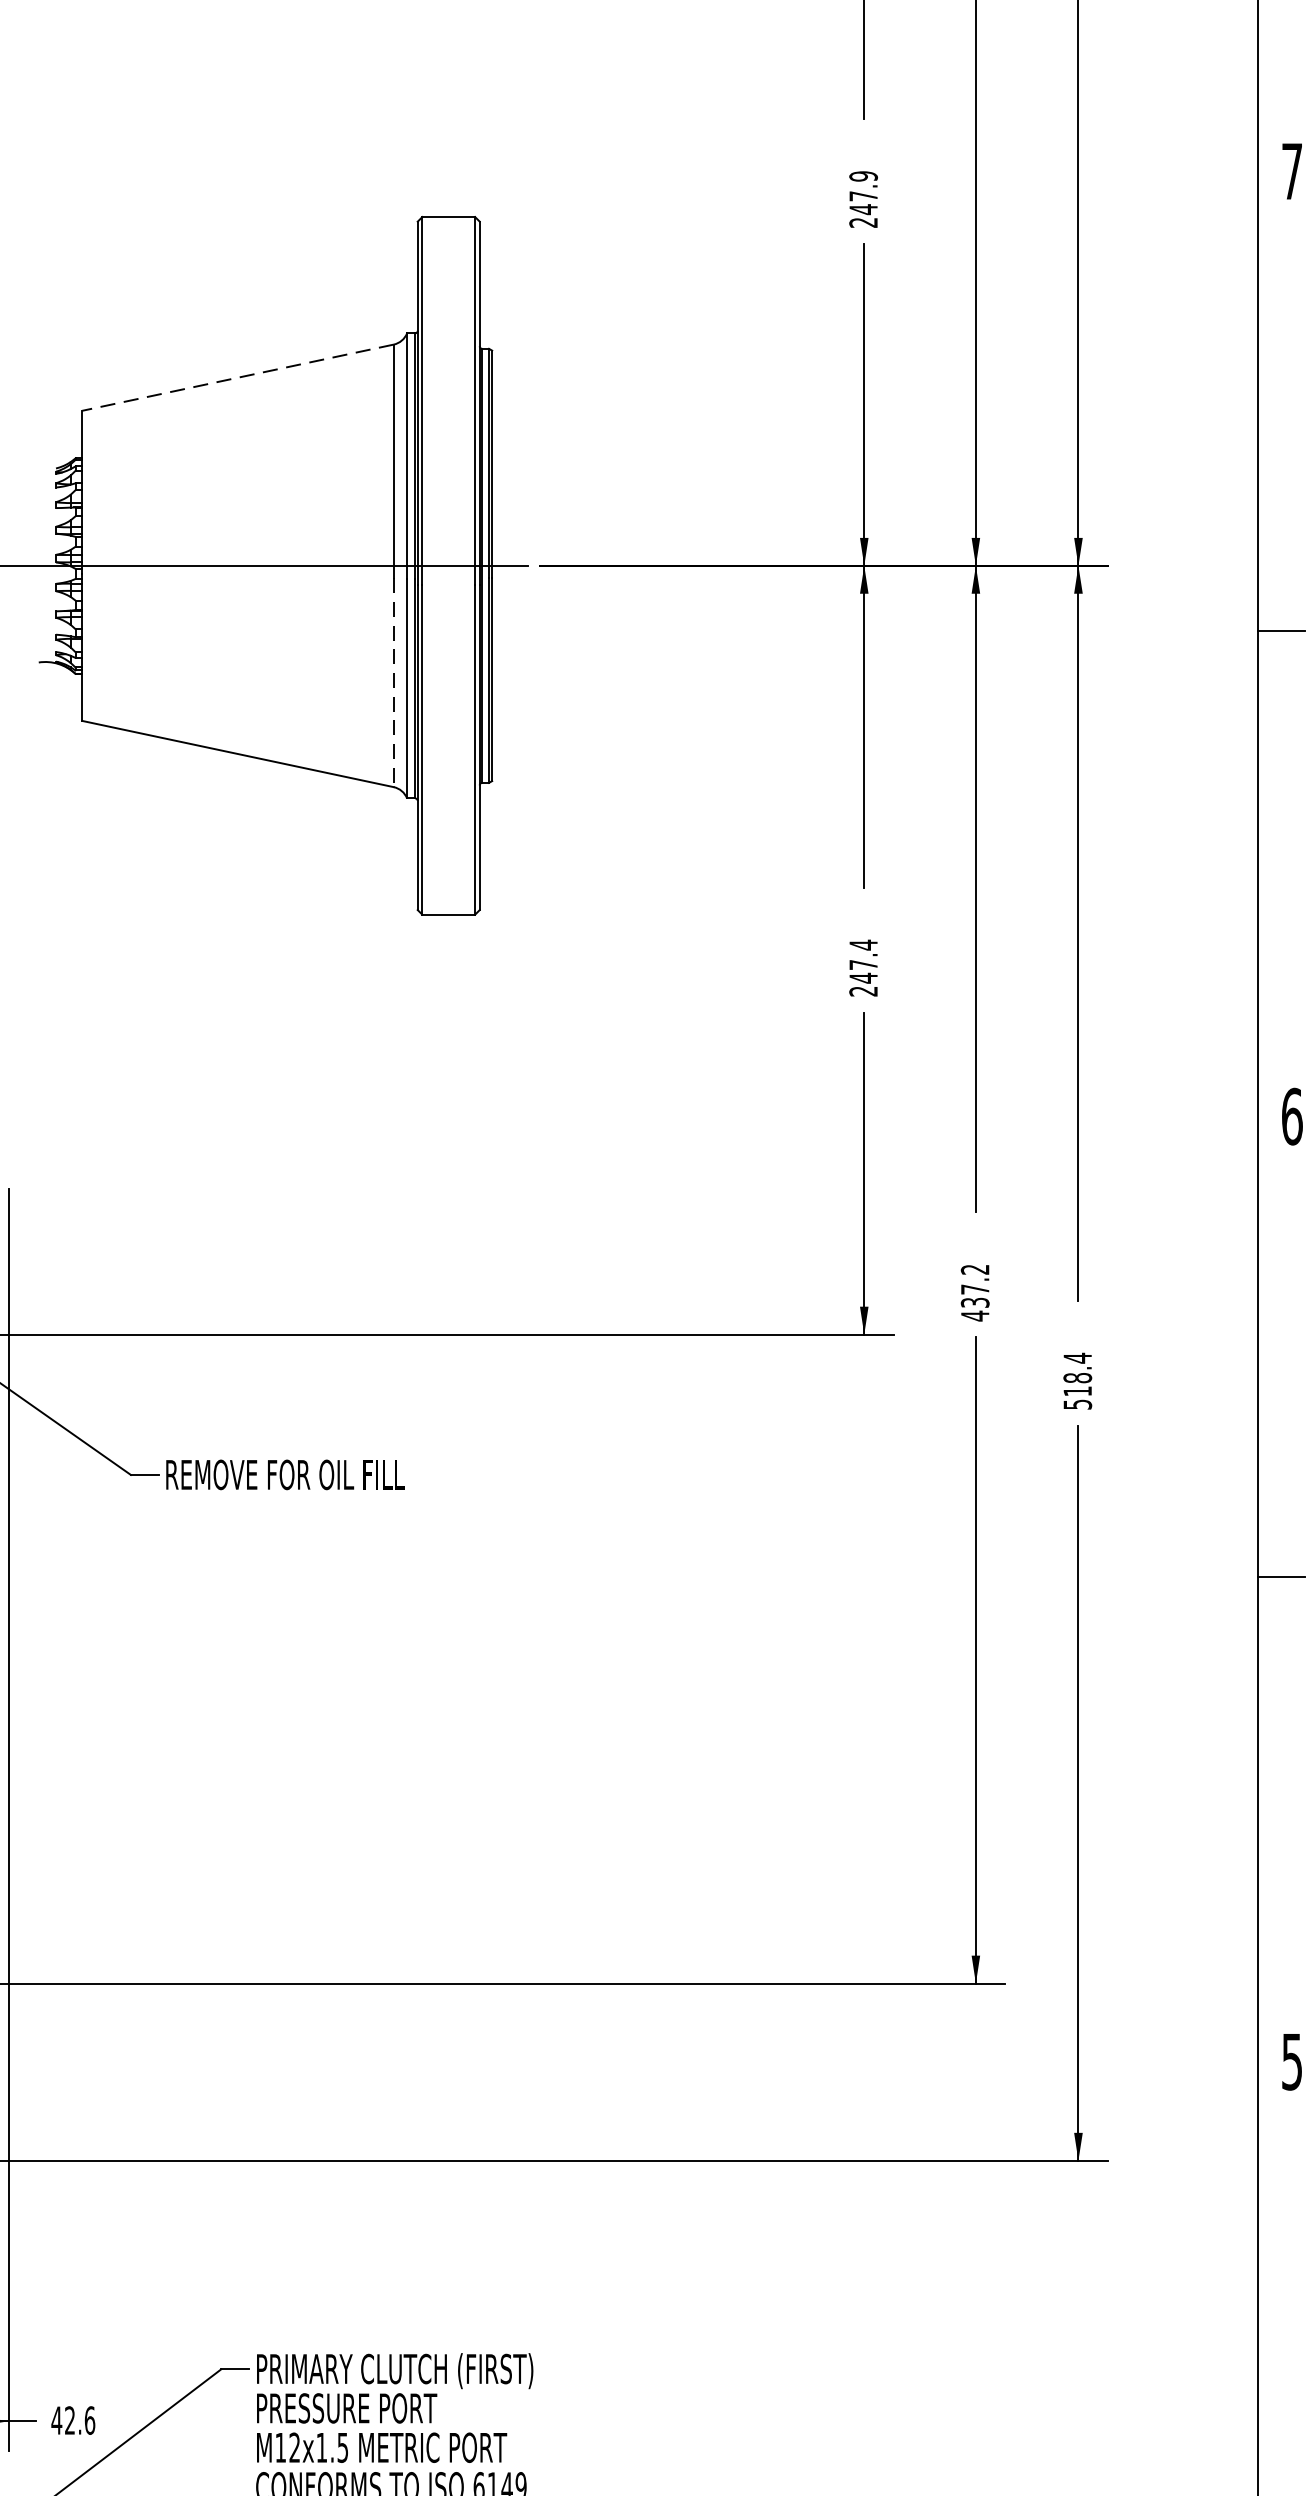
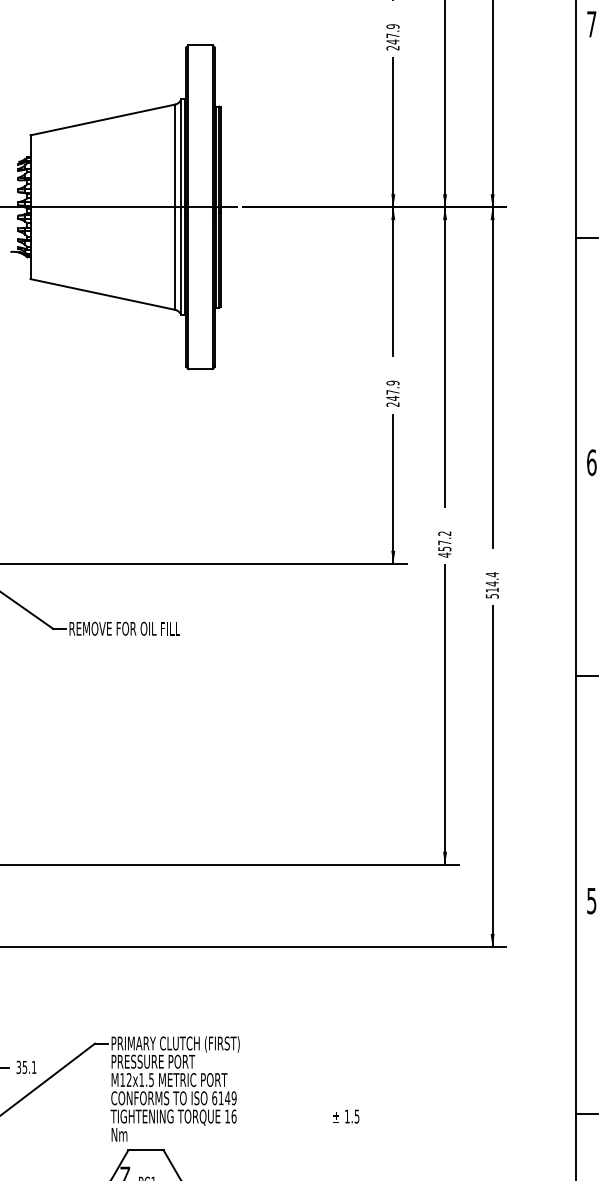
line: (237, 376) -> (102, 119), dashed -> solid
line: (394, 682) -> (175, 261), dashed -> solid
text: (862, 943) -> (392, 382), 247.4 -> 247.9
text: (974, 1301) -> (444, 548), 437.2 -> 457.2
text: (1076, 1377) -> (491, 583), 518.4 -> 514.4
text: (73, 2420) -> (26, 1067), 42.6 -> 35.1

